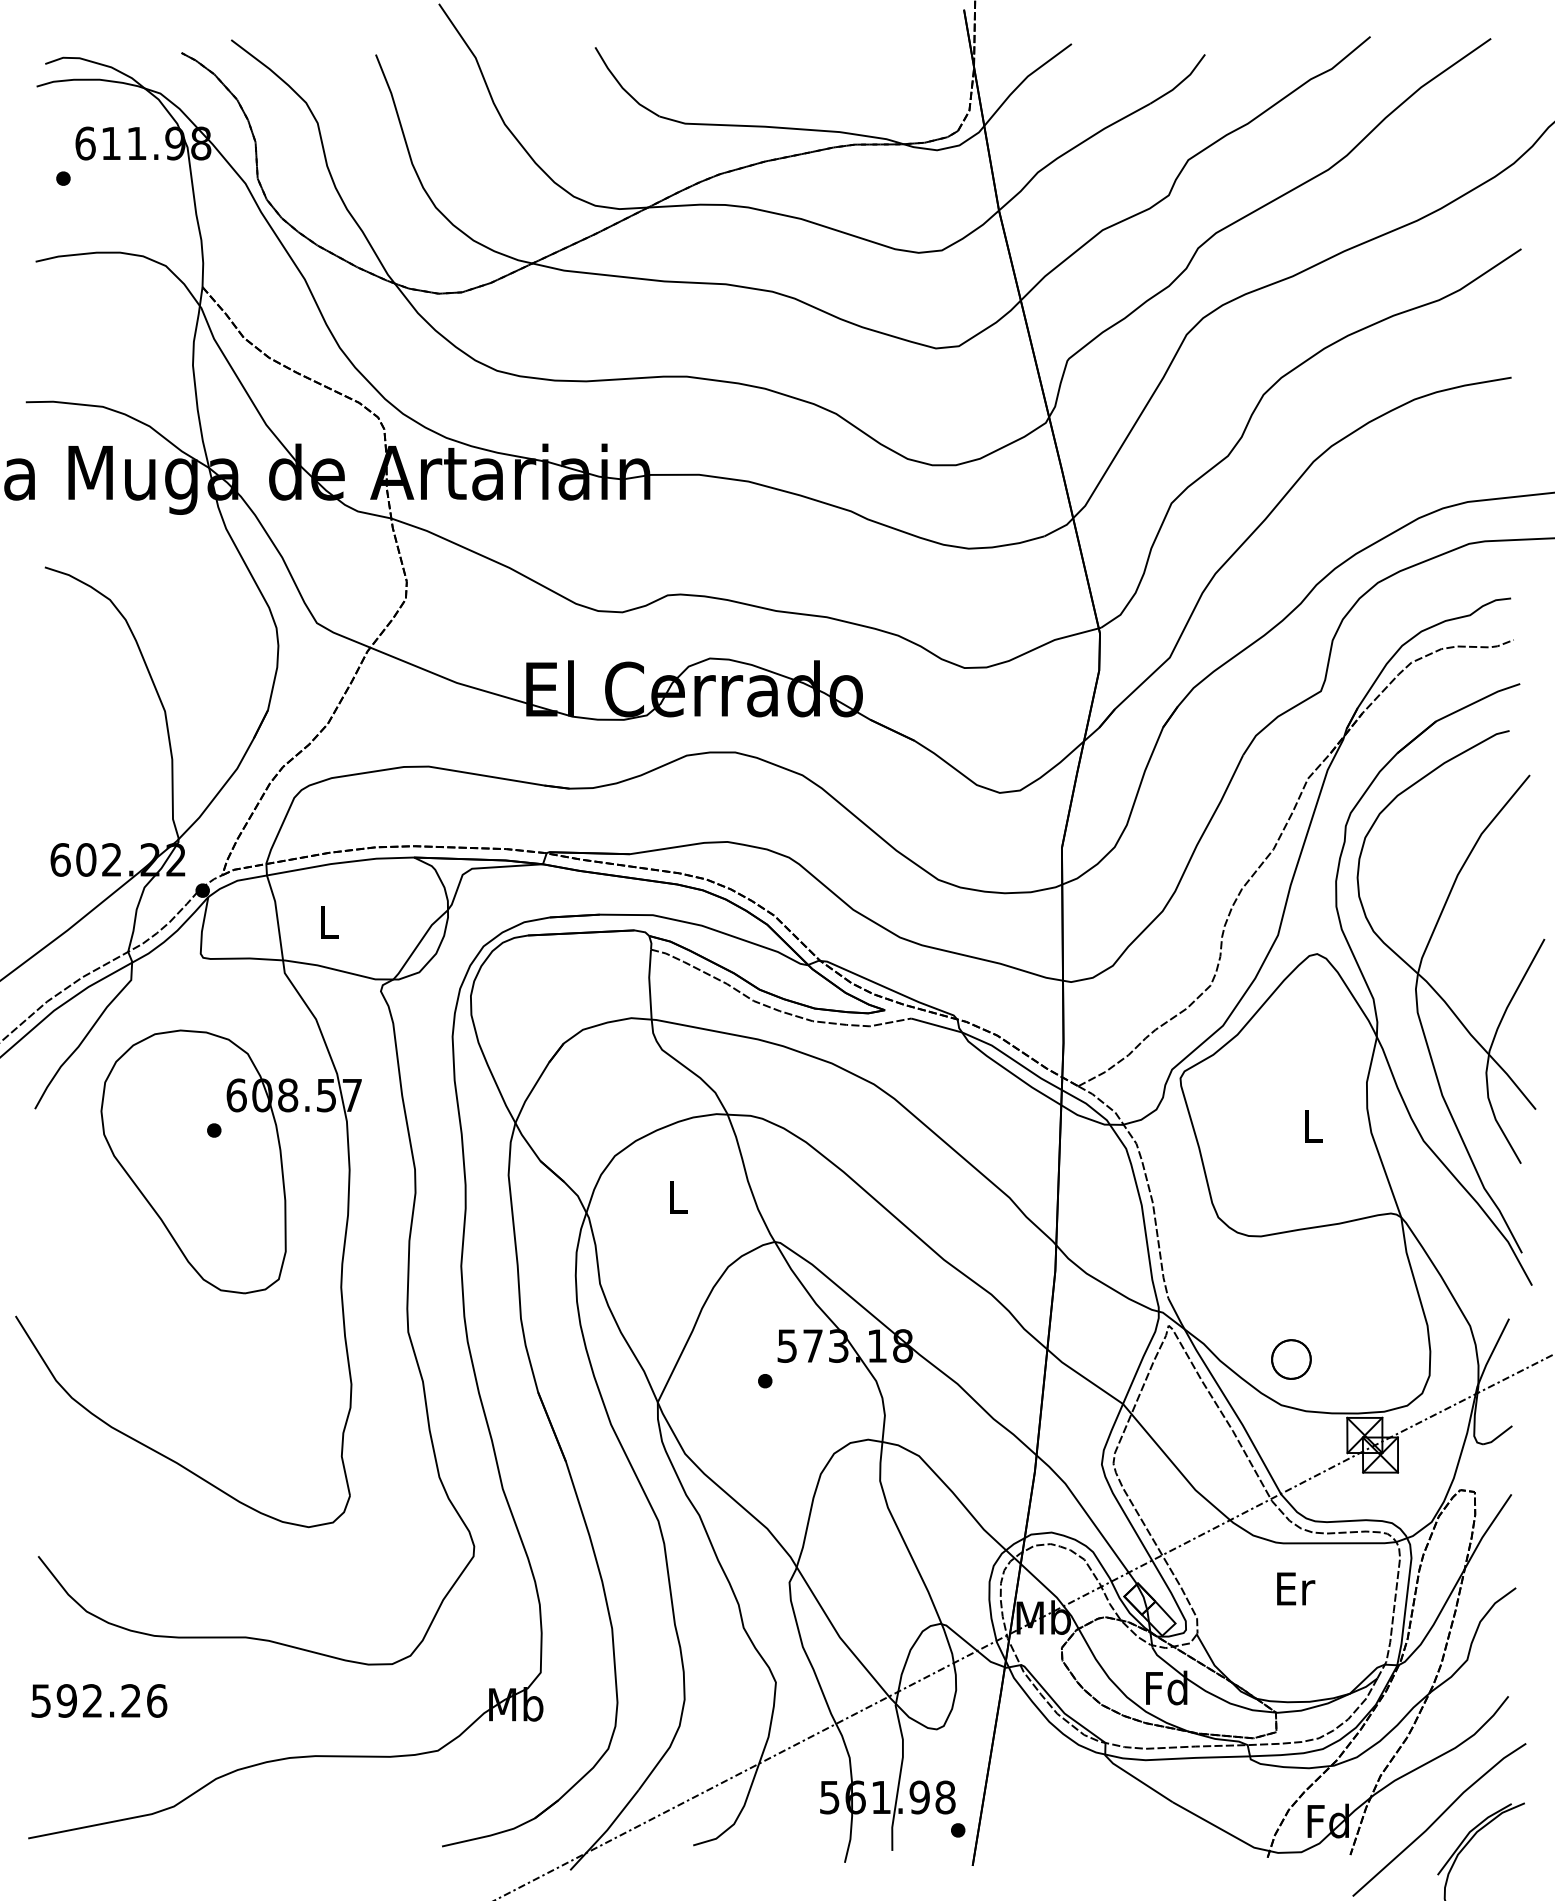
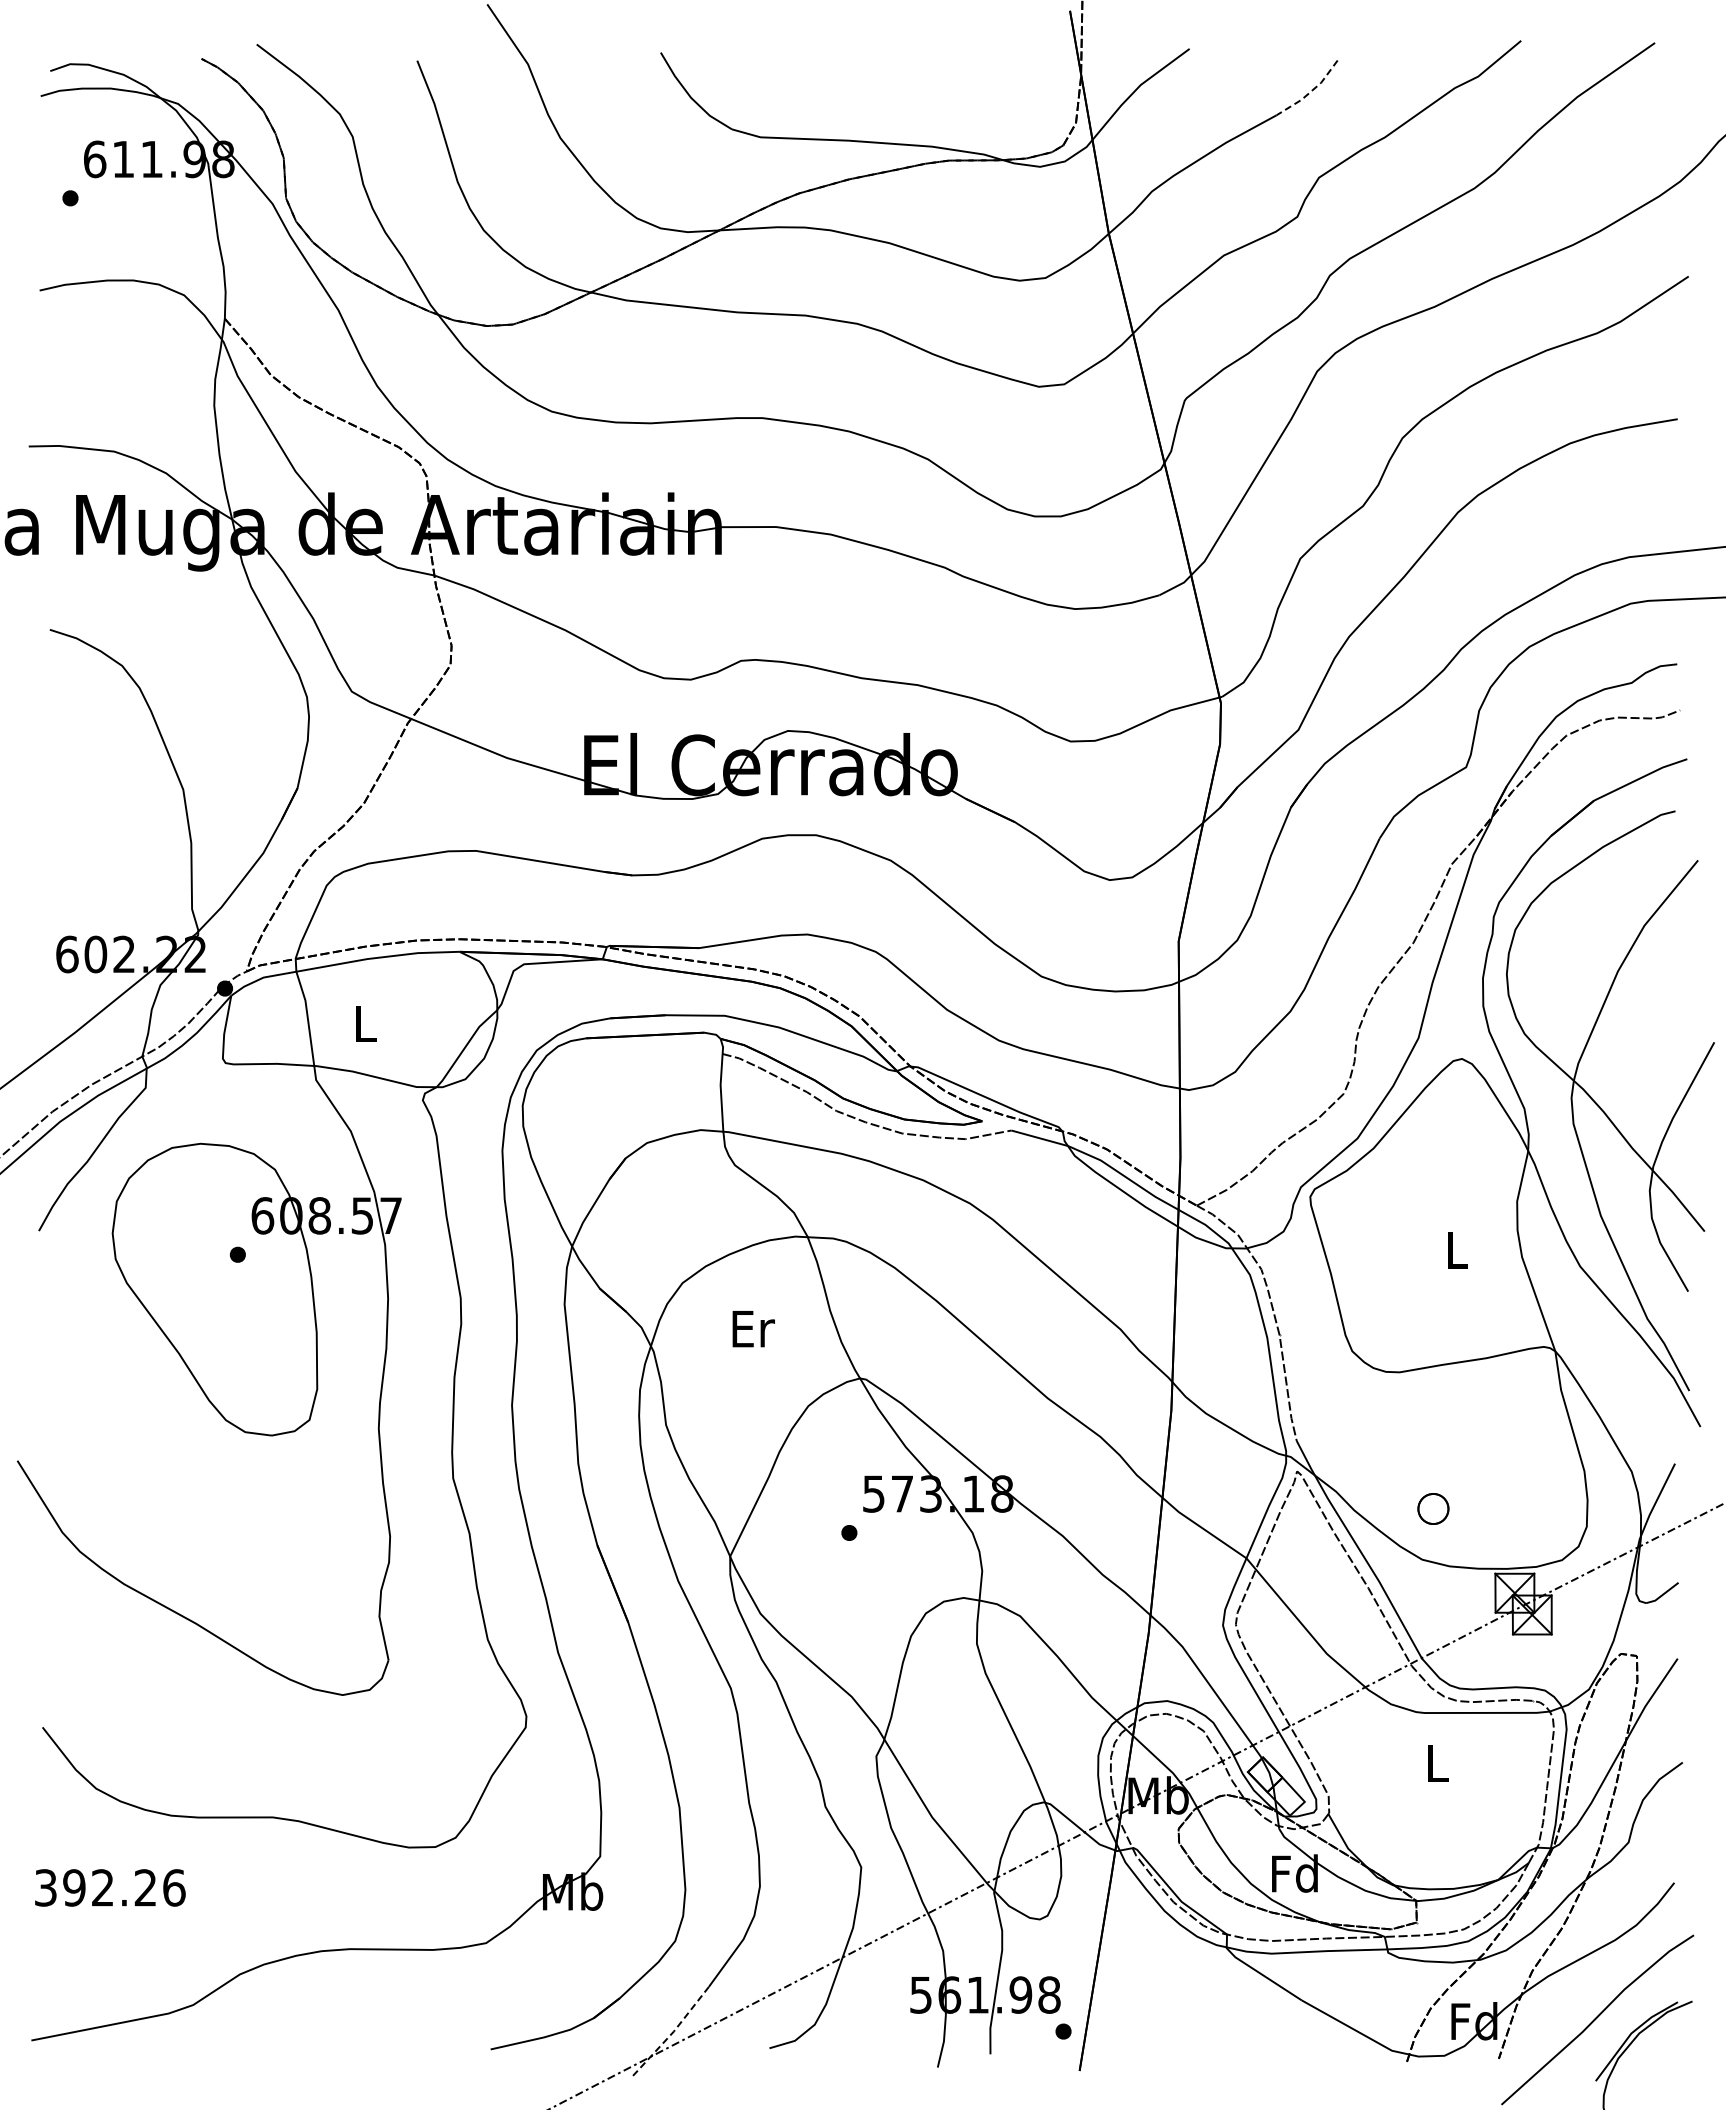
line: (1180, 83) -> (1310, 92), solid -> dashed
text: (678, 1197) -> (753, 1329), L -> Er
part: (1291, 1359) -> (1433, 1508), size x0.7
text: (1296, 1588) -> (1438, 1763), Er -> L
text: (40, 1700) -> (45, 1887), 592.26 -> 392.26
line: (606, 1831) -> (673, 2032), solid -> dashed

